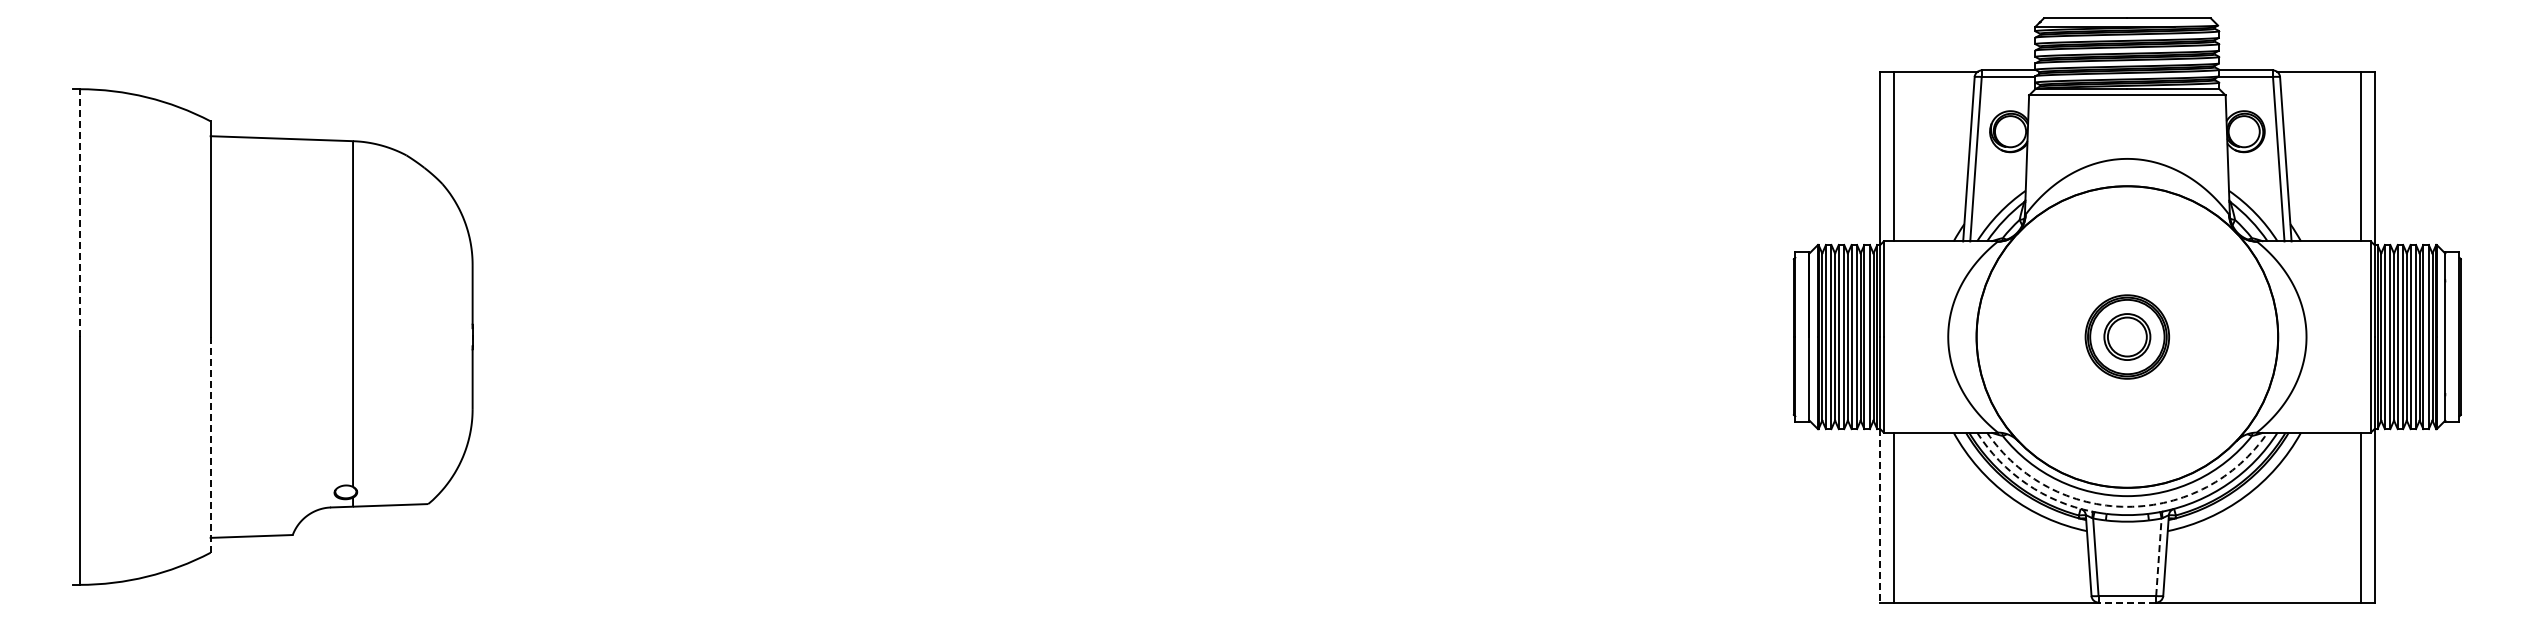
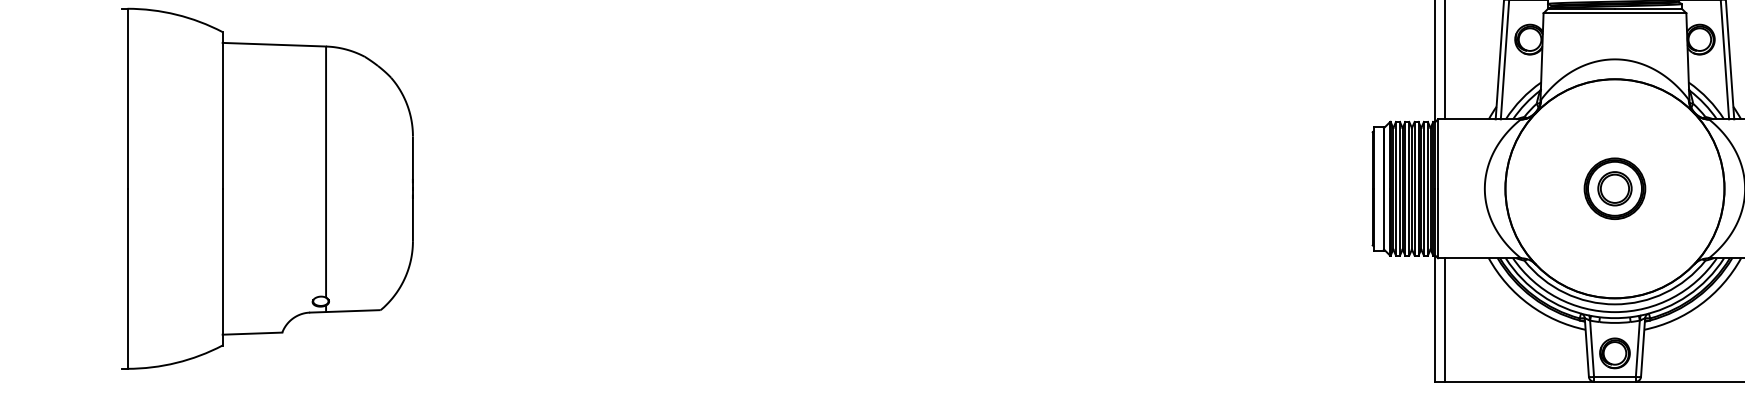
line: (79, 213) -> (127, 99), dashed -> solid
line: (210, 444) -> (222, 266), dashed -> solid
arc: (2026, 483) -> (1541, 295), dashed -> solid
arc: (2127, 506) -> (1615, 311), dashed -> solid
line: (1879, 515) -> (1434, 318), dashed -> solid
line: (2158, 557) -> (1637, 348), dashed -> solid
part: (2127, 563) -> (1615, 353), added
line: (2127, 602) -> (1615, 381), dashed -> solid

